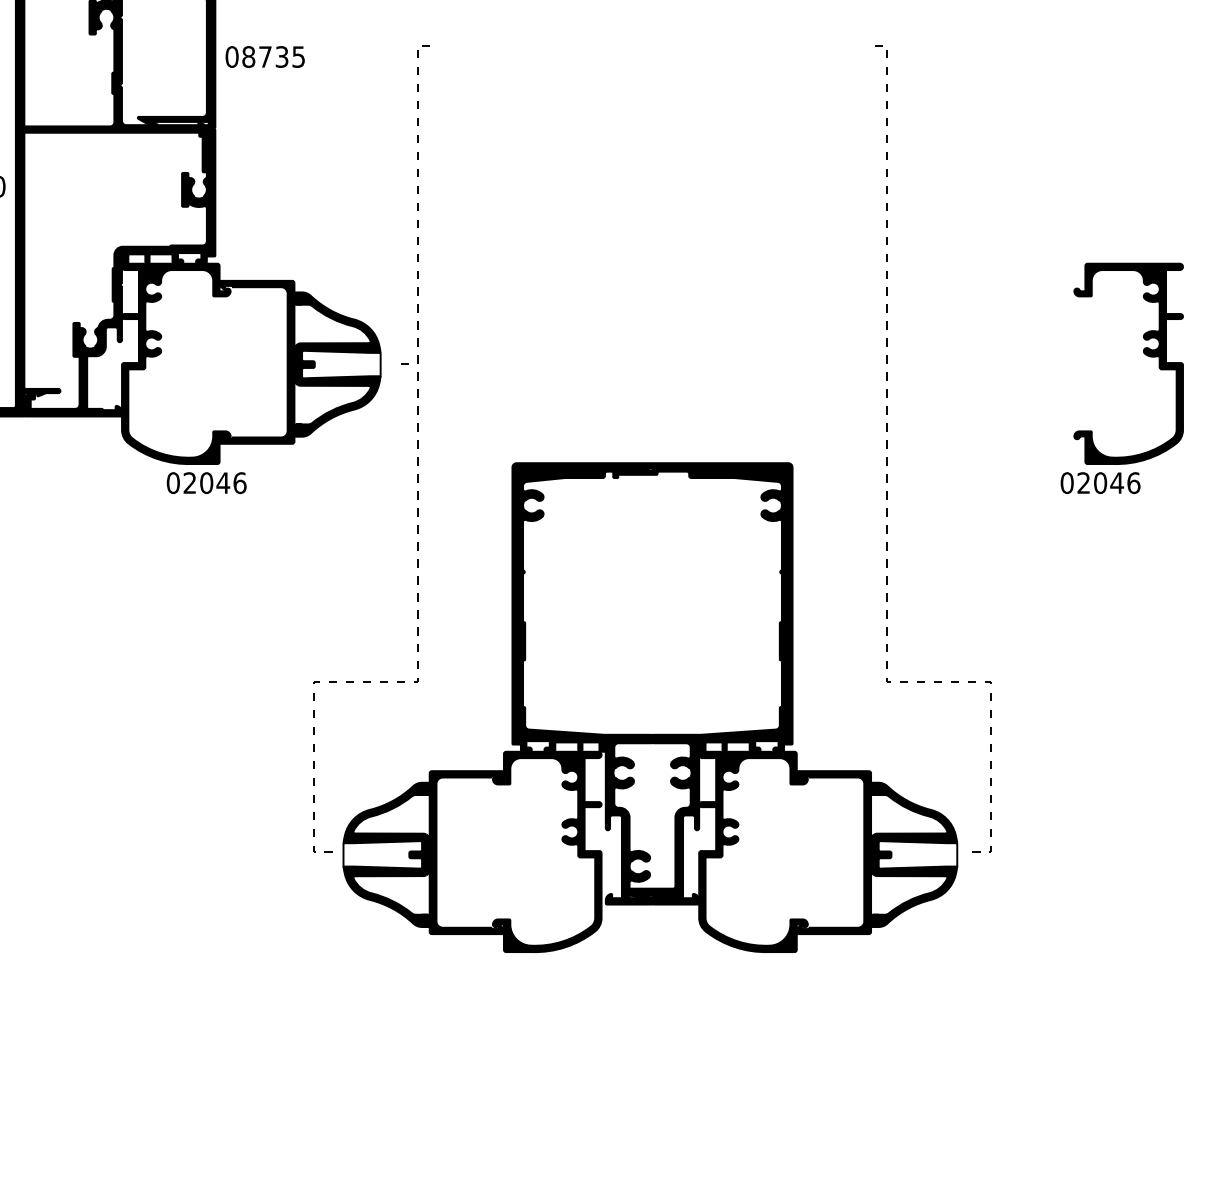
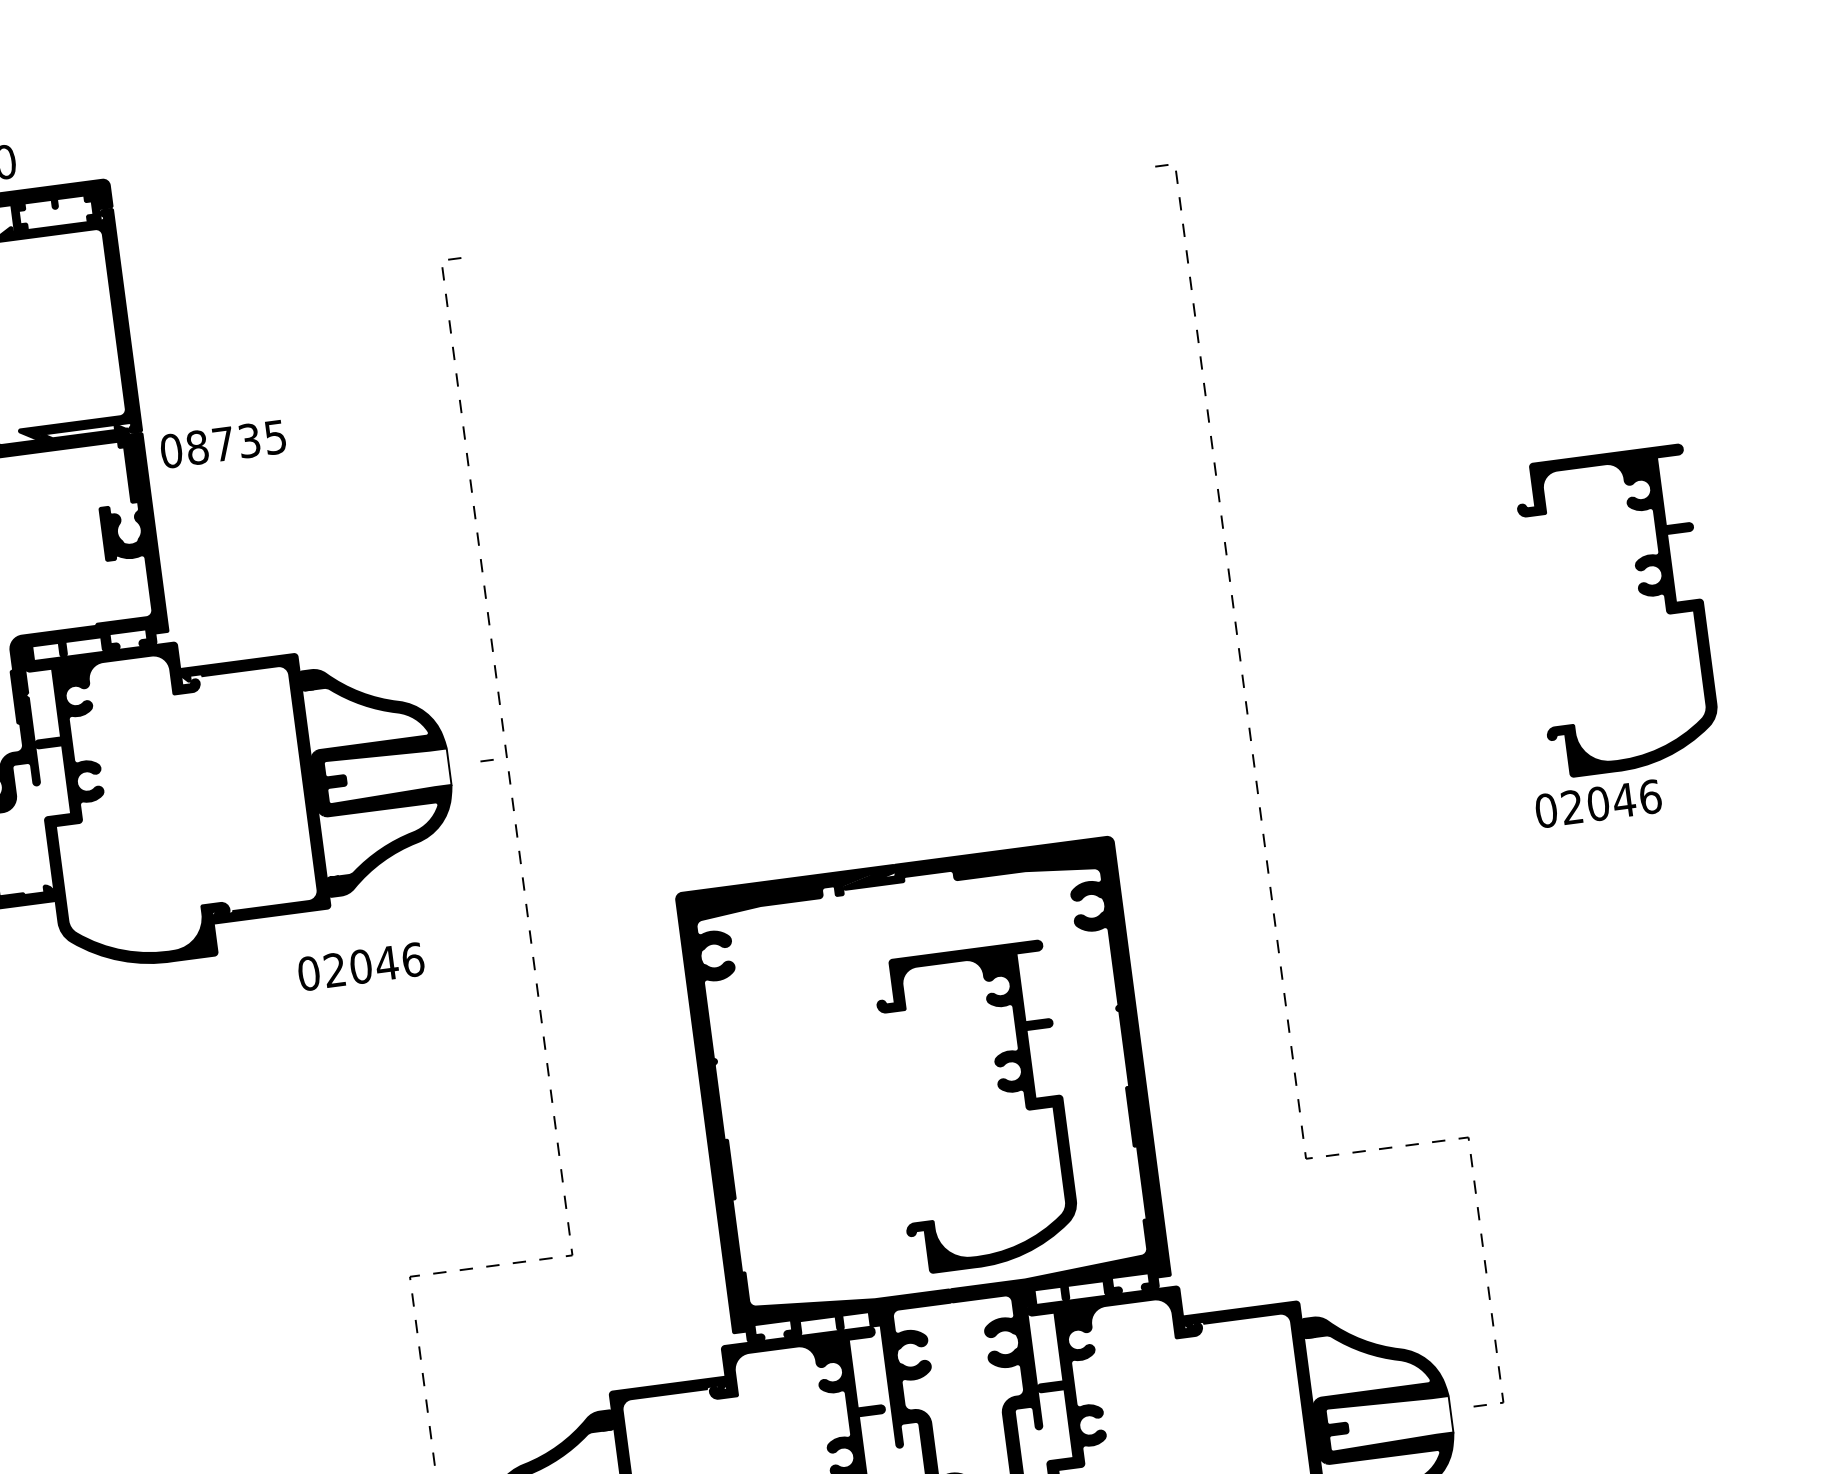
text: (264, 56) -> (221, 443), moved
text: (206, 483) -> (360, 967), moved
part: (699, 612) -> (998, 1088), added

